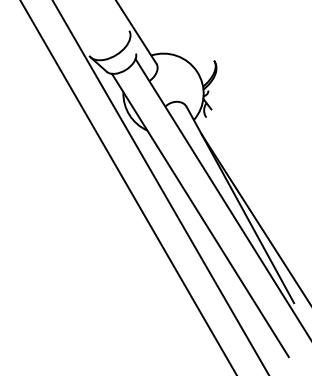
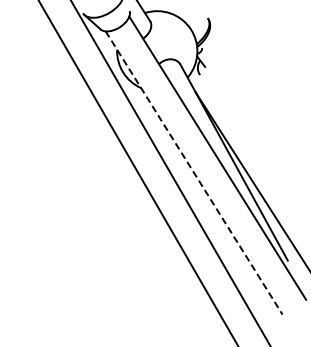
line: (200, 215) -> (194, 173), solid -> dashed

